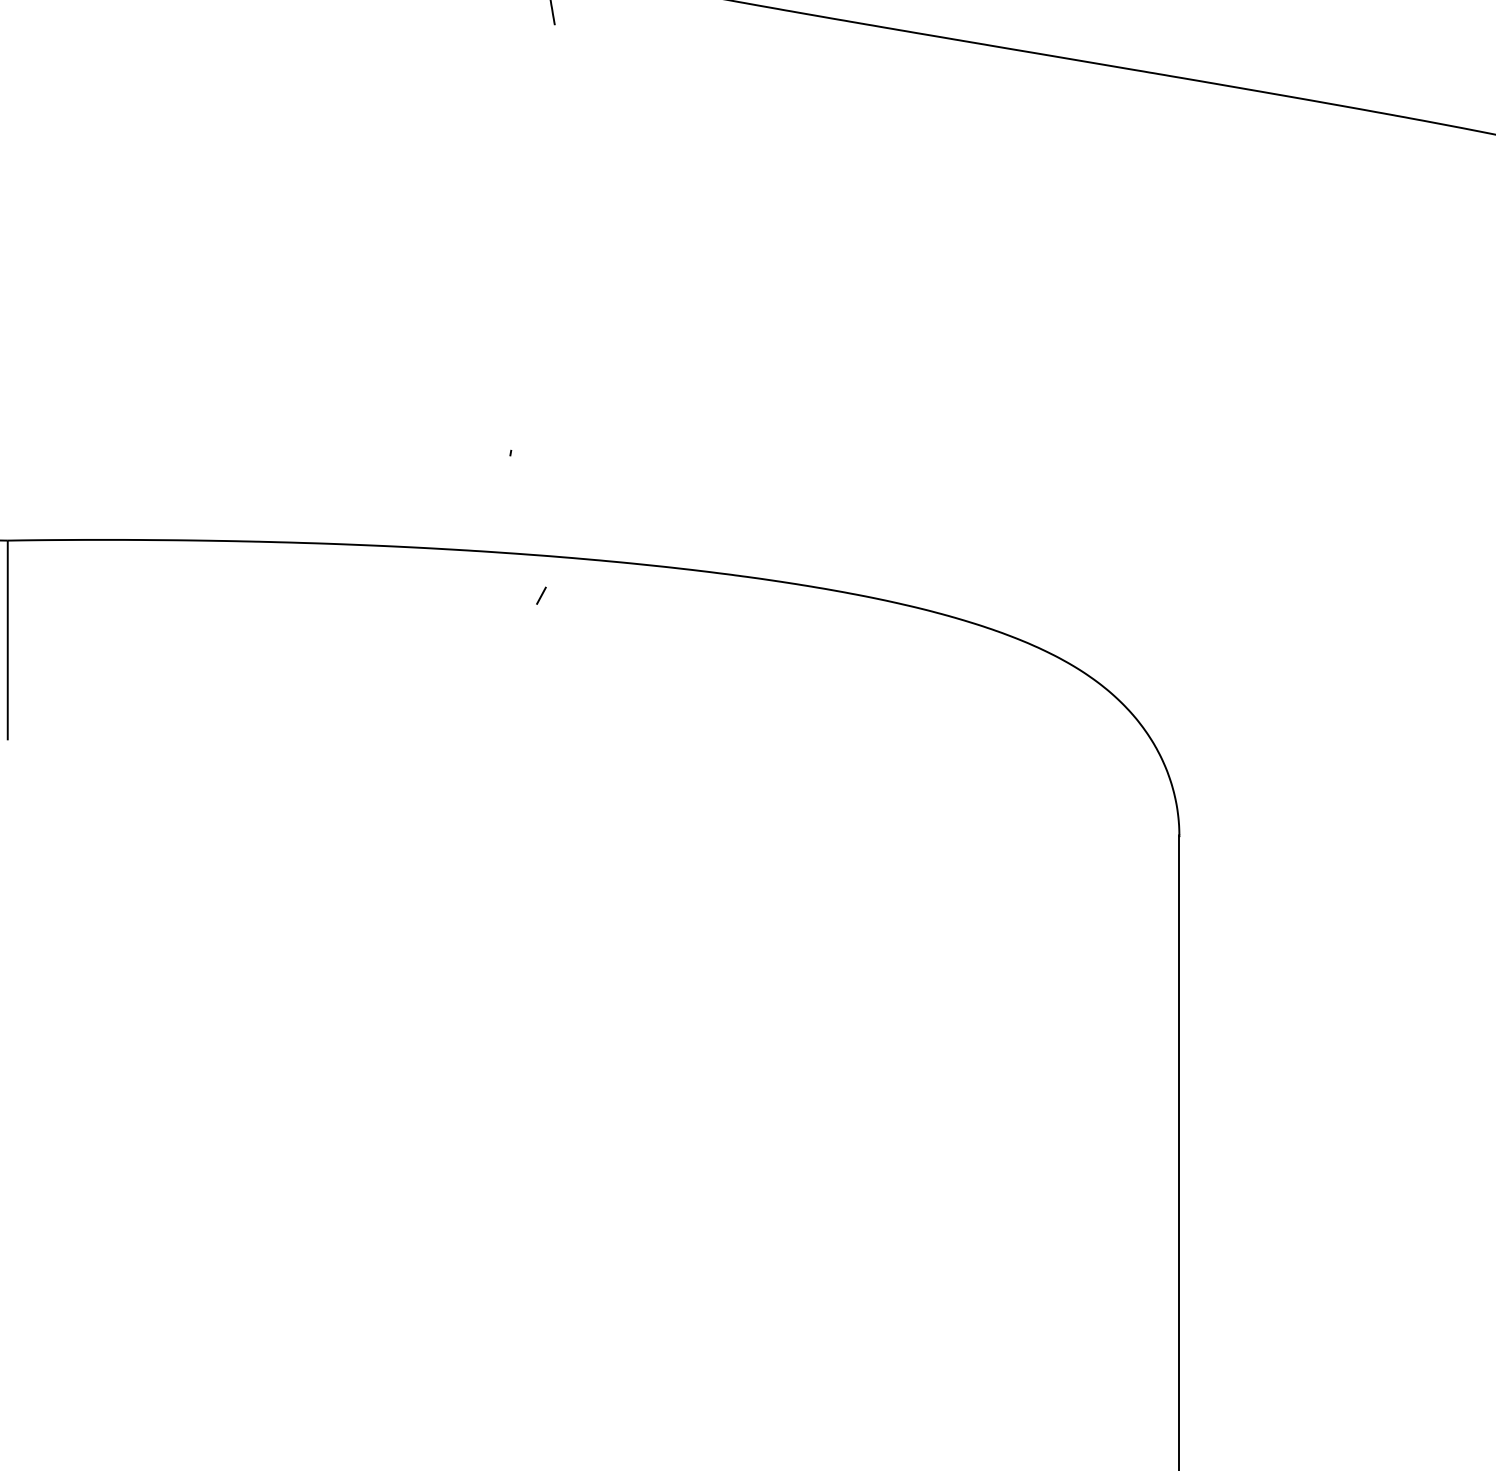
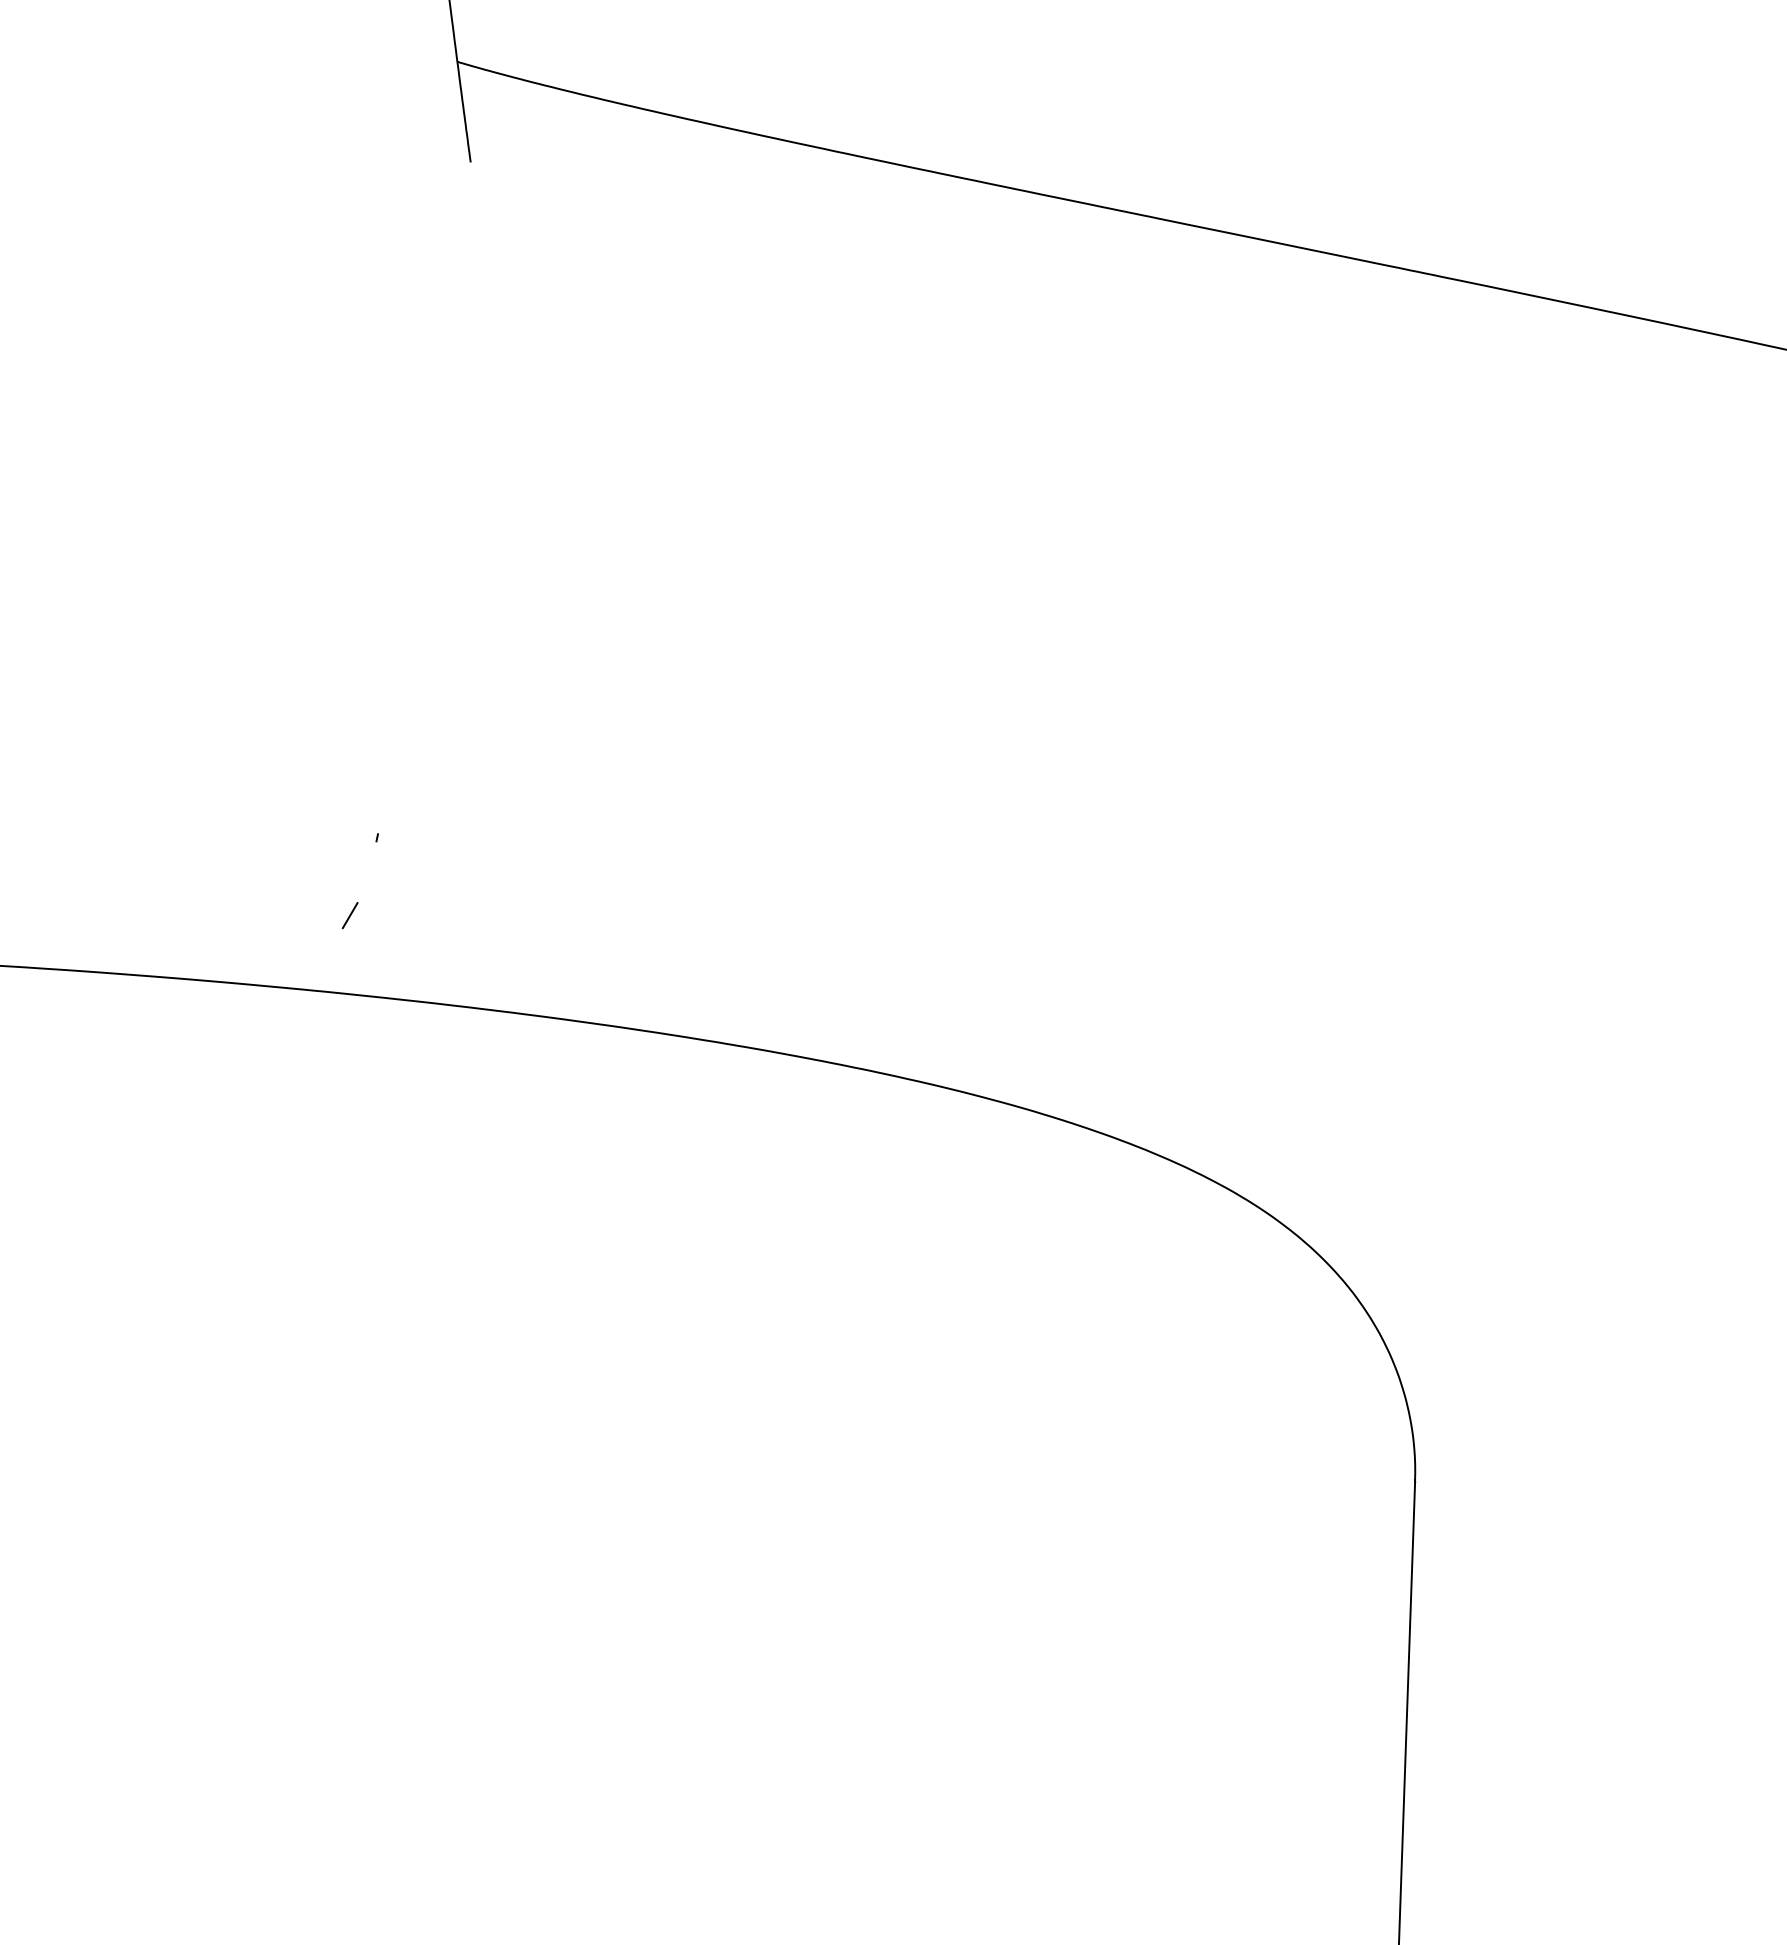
line: (541, 595) -> (350, 915), moved

